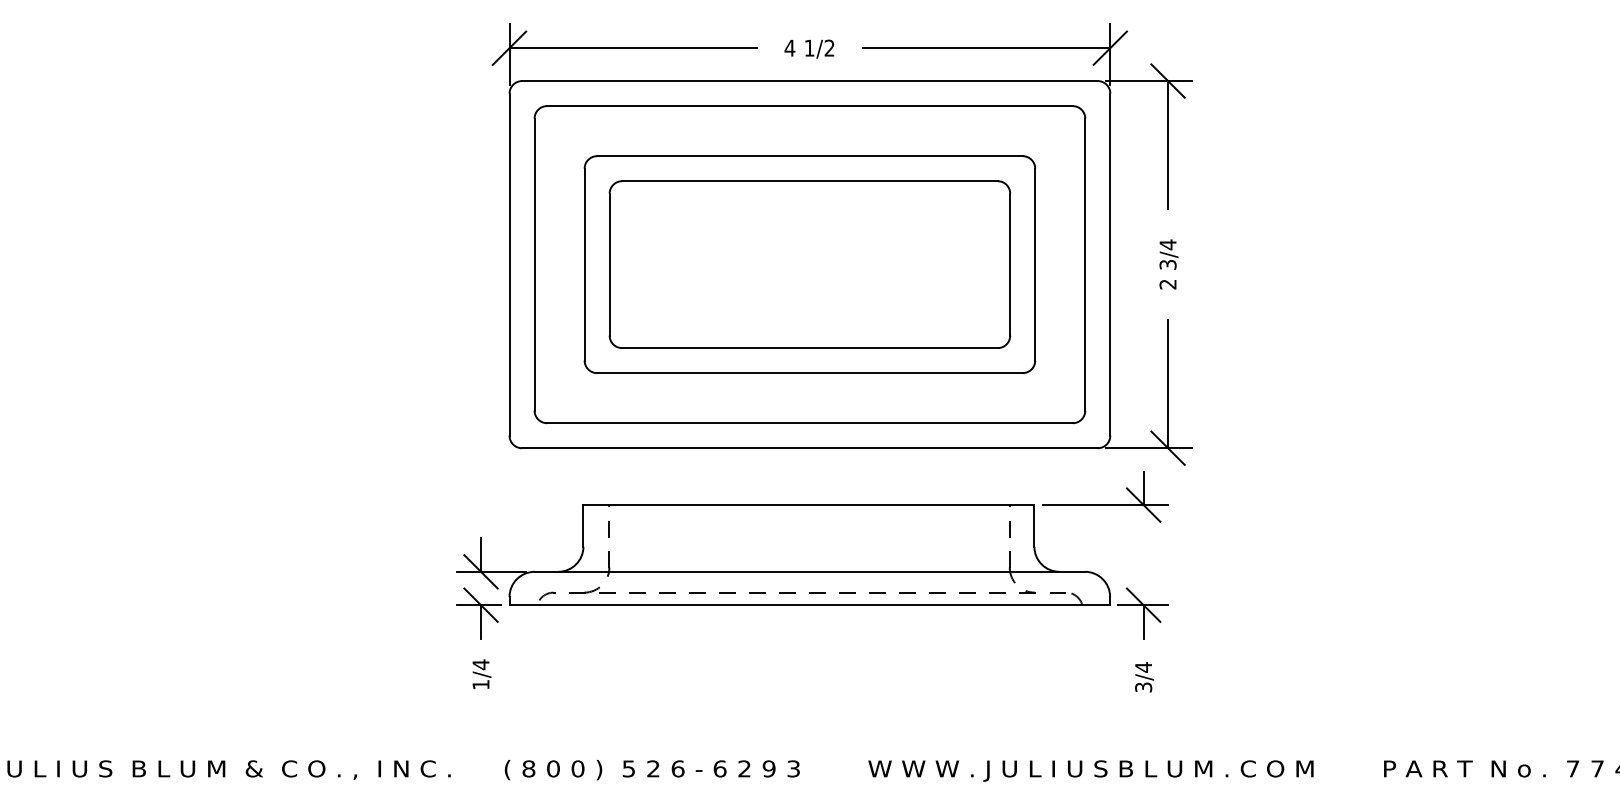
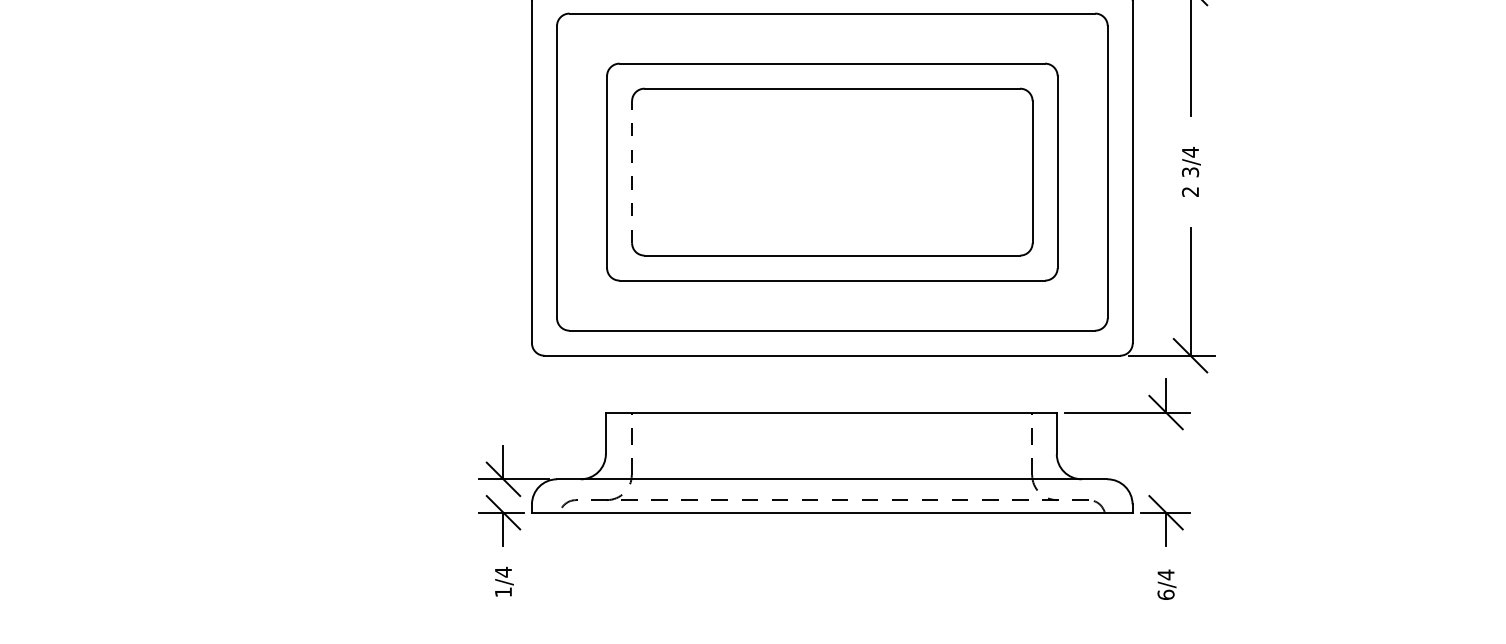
line: (609, 264) -> (631, 171), solid -> dashed
text: (1143, 687) -> (1165, 594), 3/4 -> 6/4

